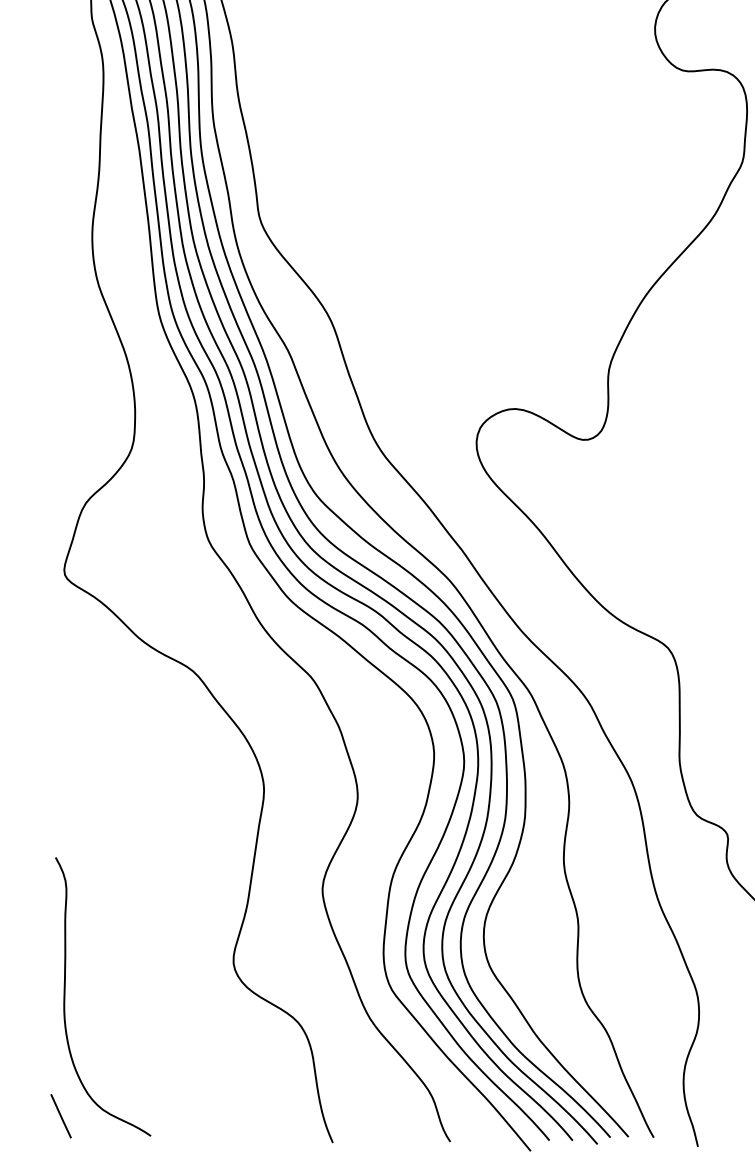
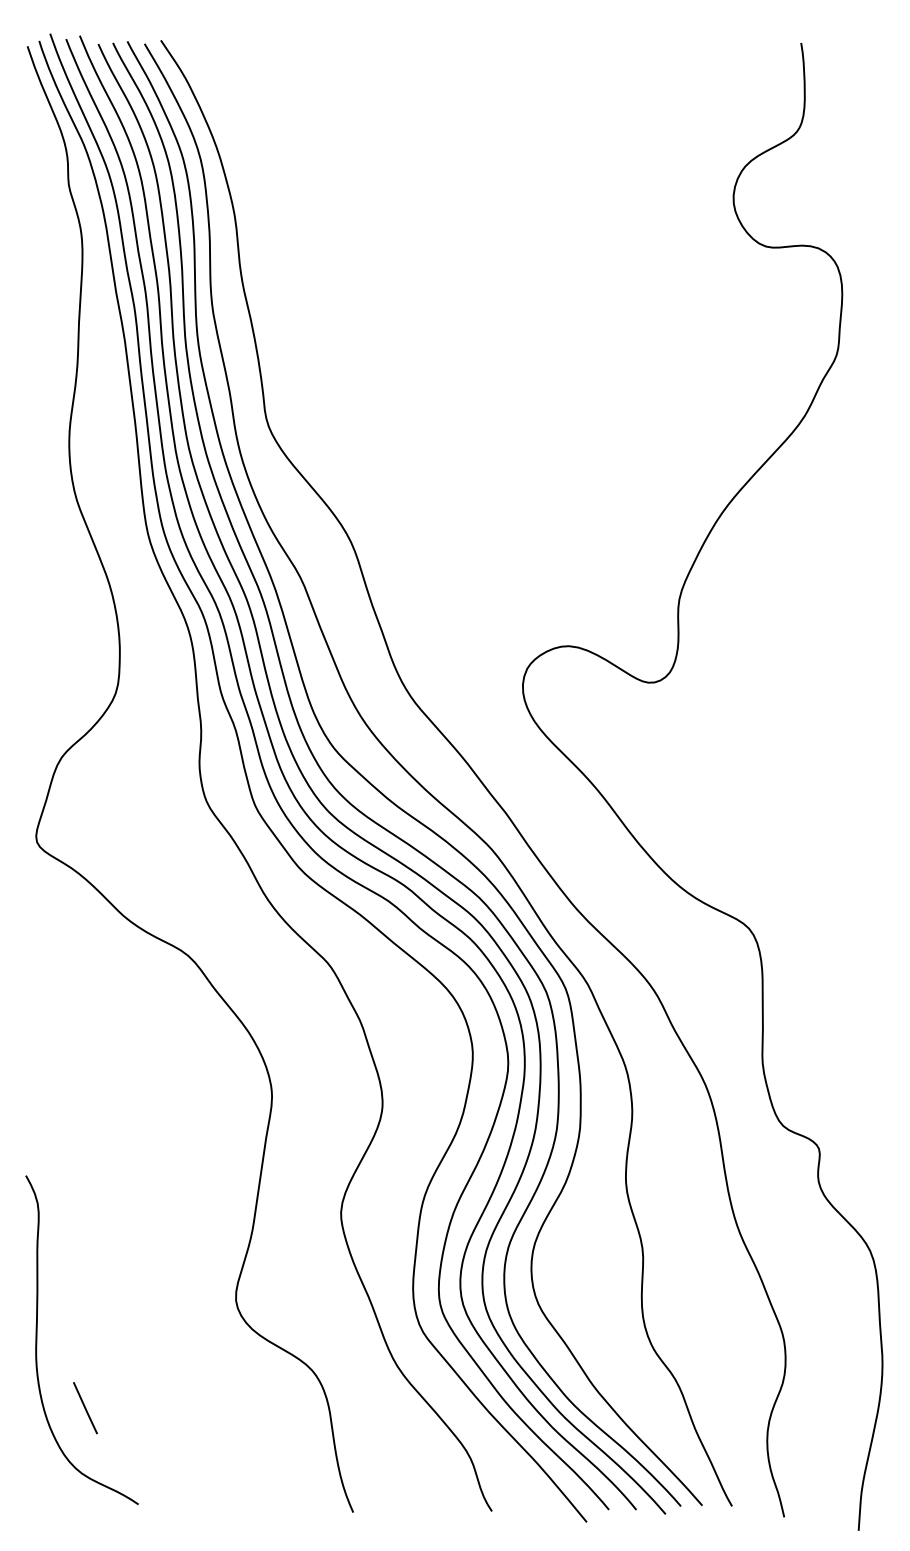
line: (61, 1116) -> (85, 1408), moved

